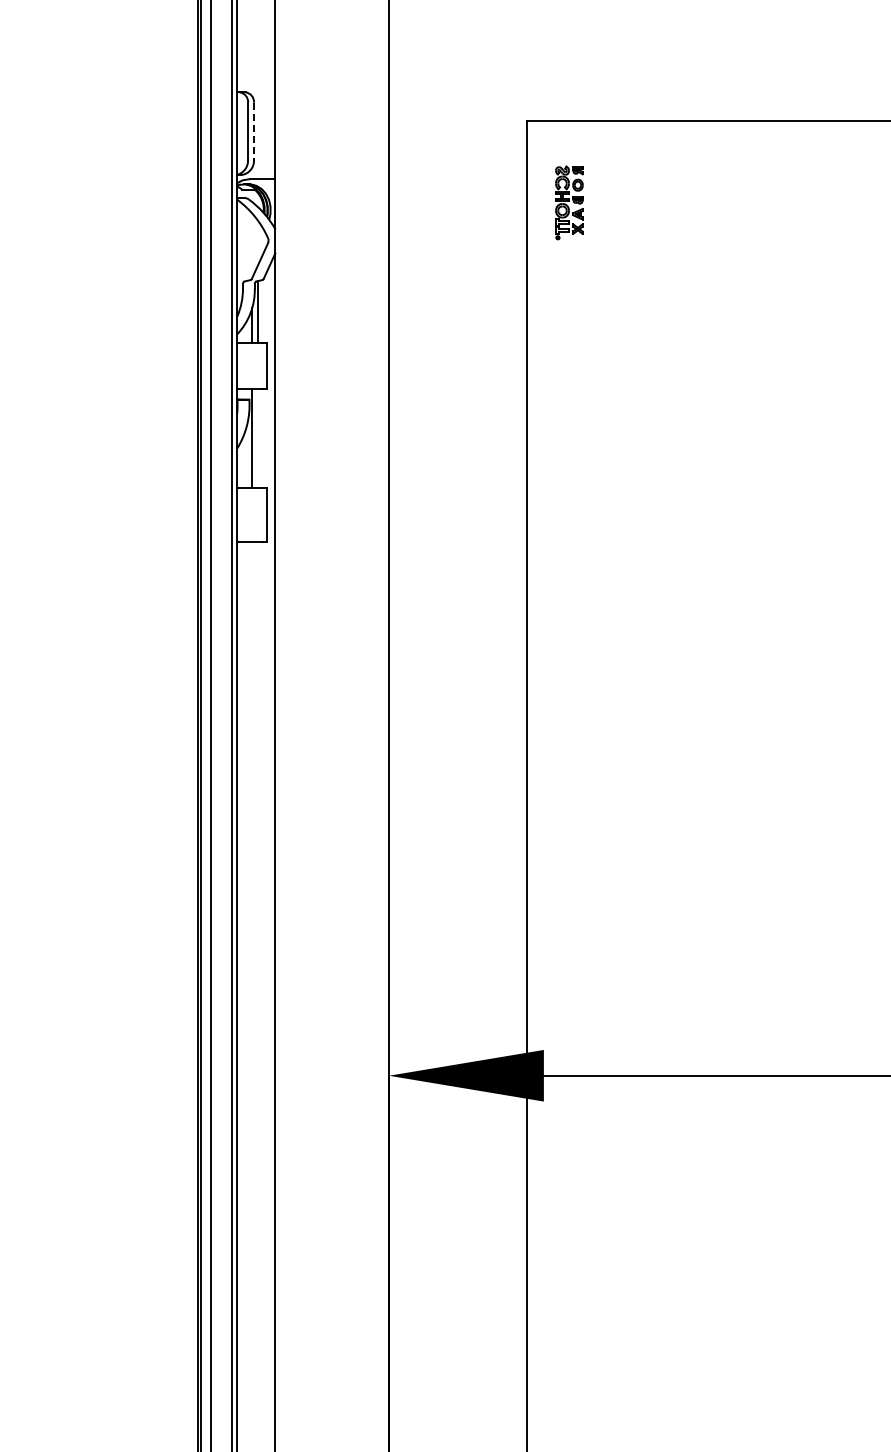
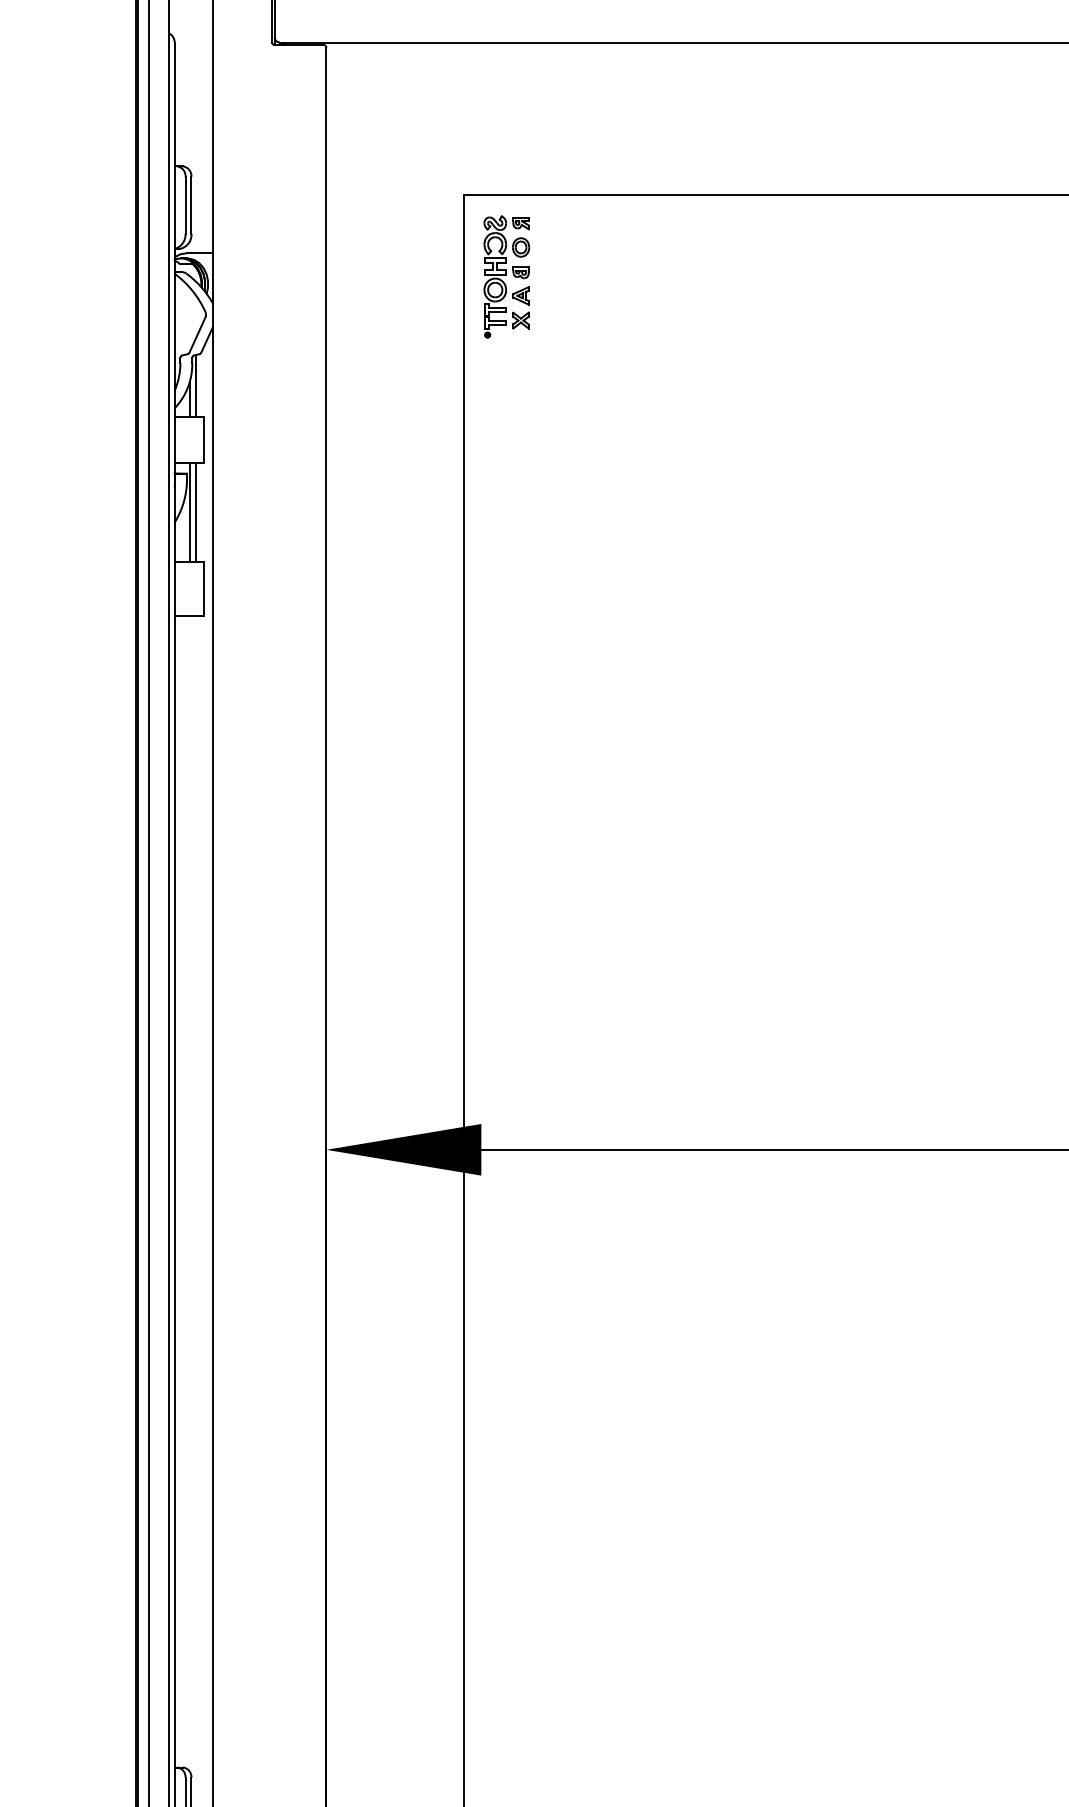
line: (254, 131) -> (191, 205), dashed -> solid
part: (569, 202) -> (506, 276), size x1.67
line: (258, 438) -> (195, 512), added

